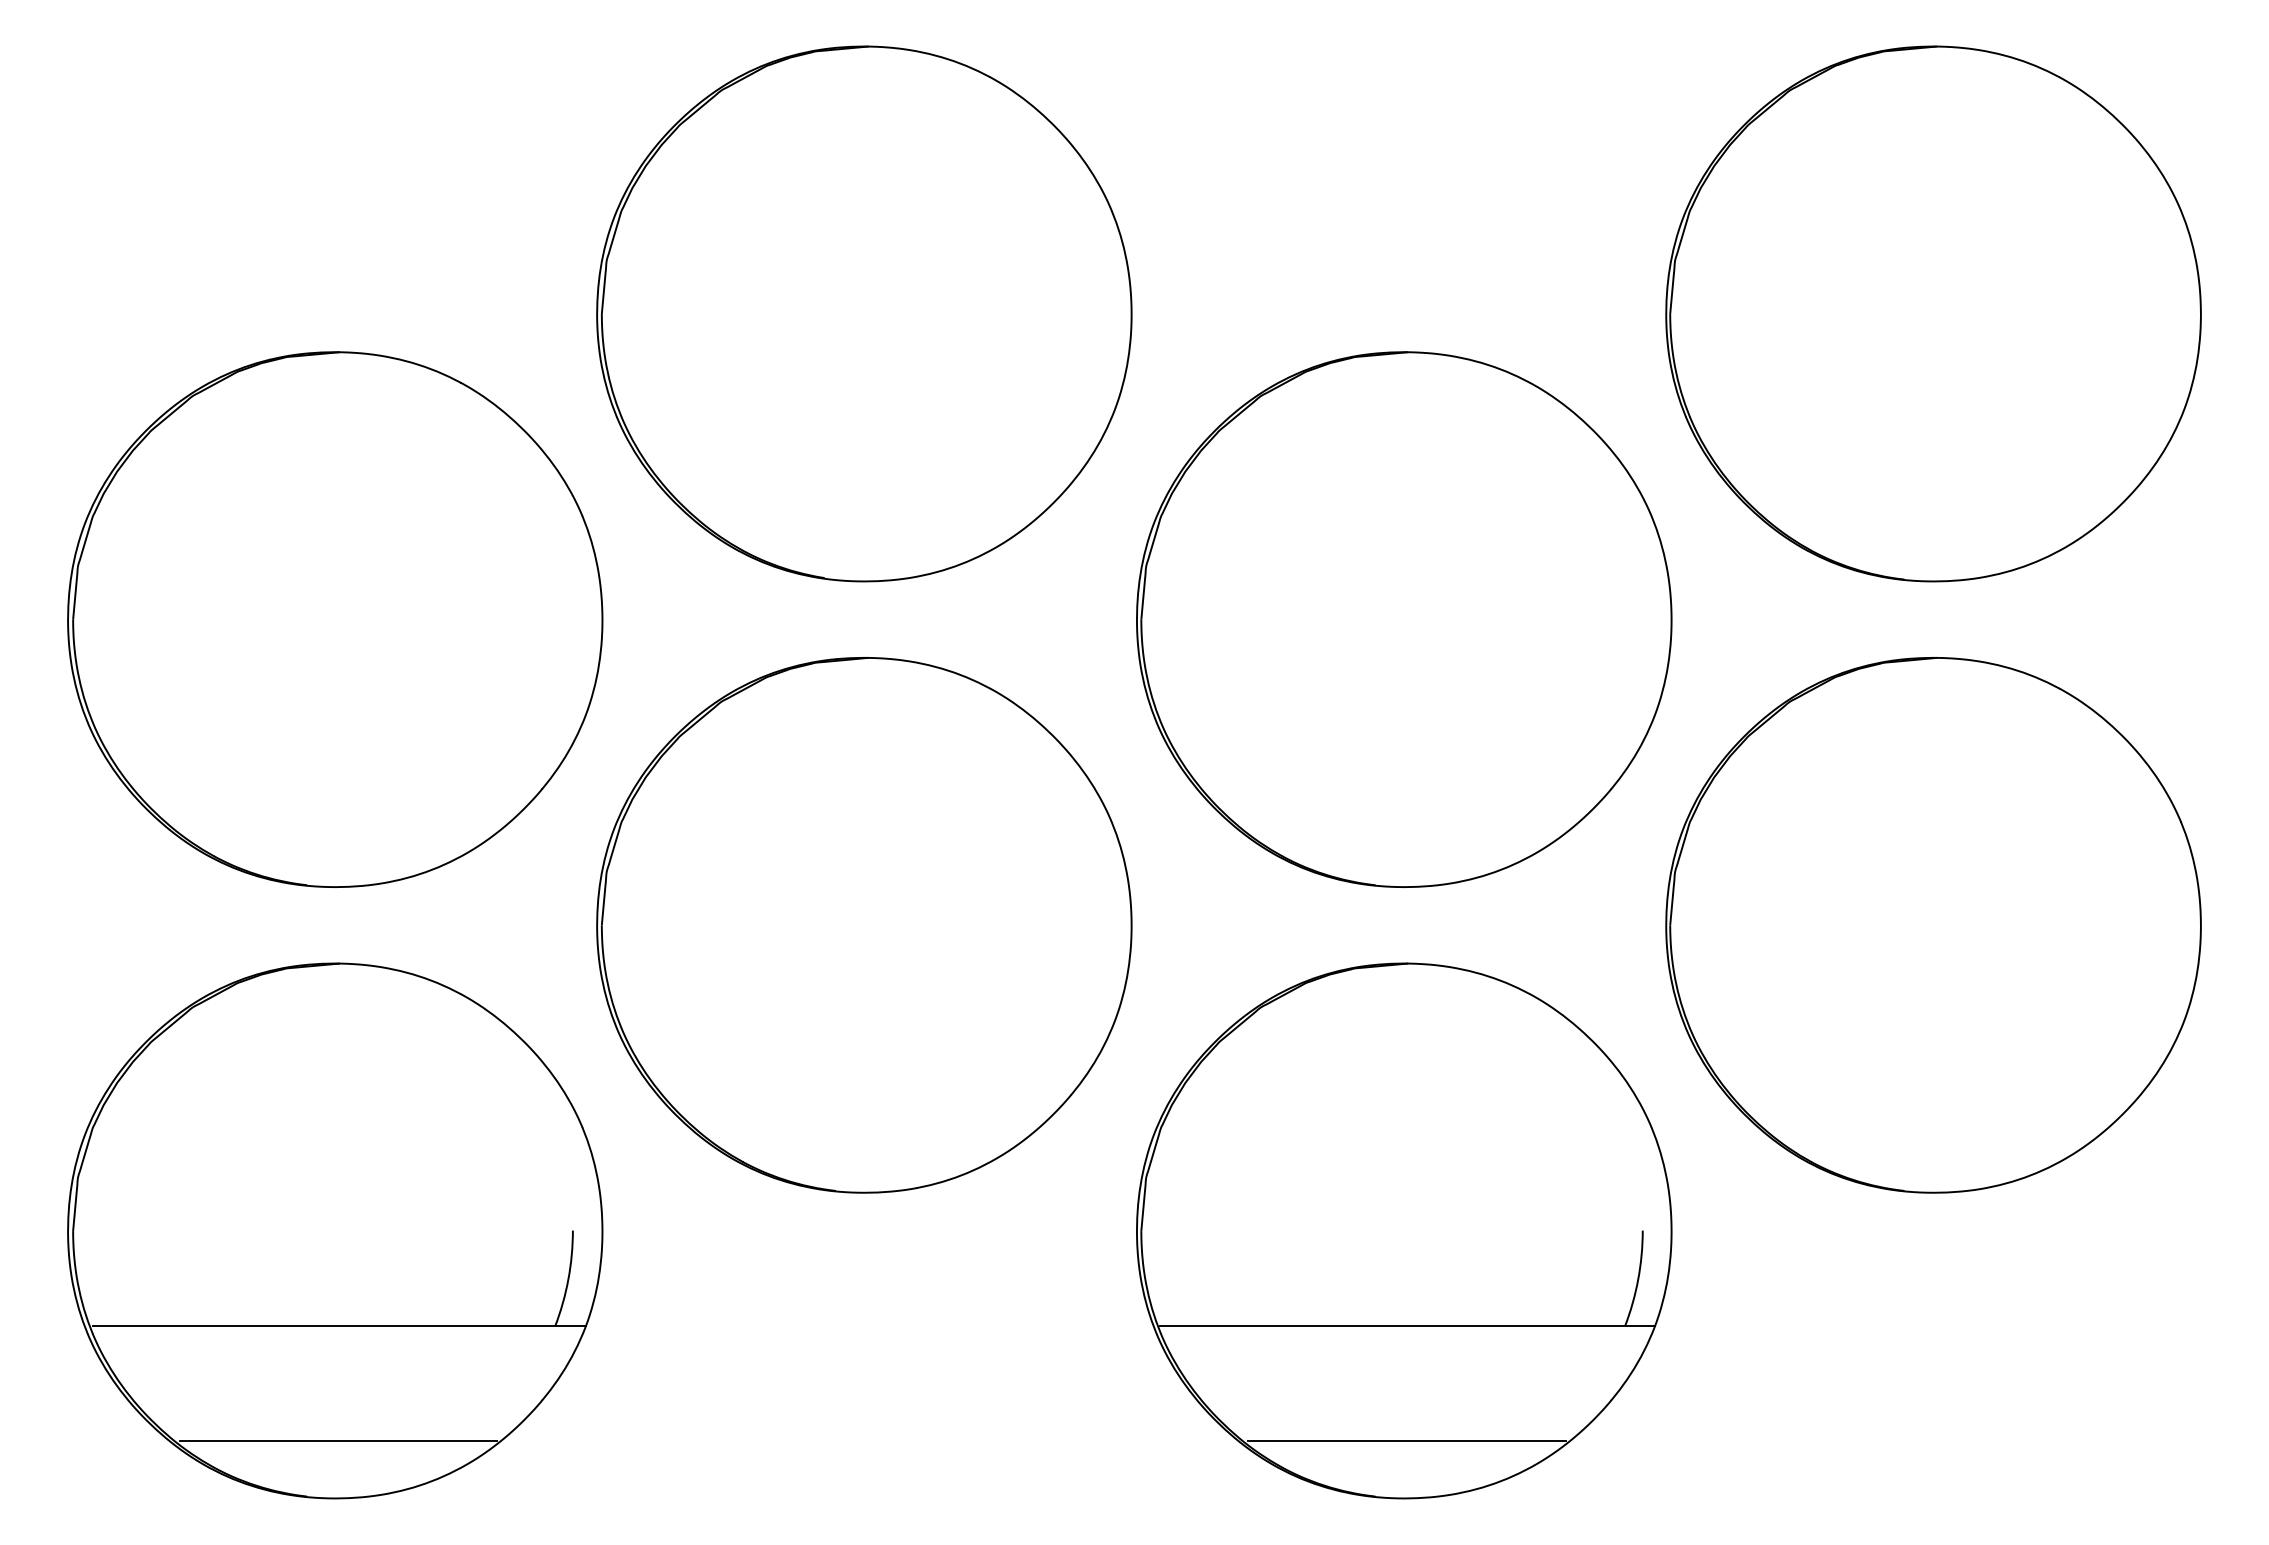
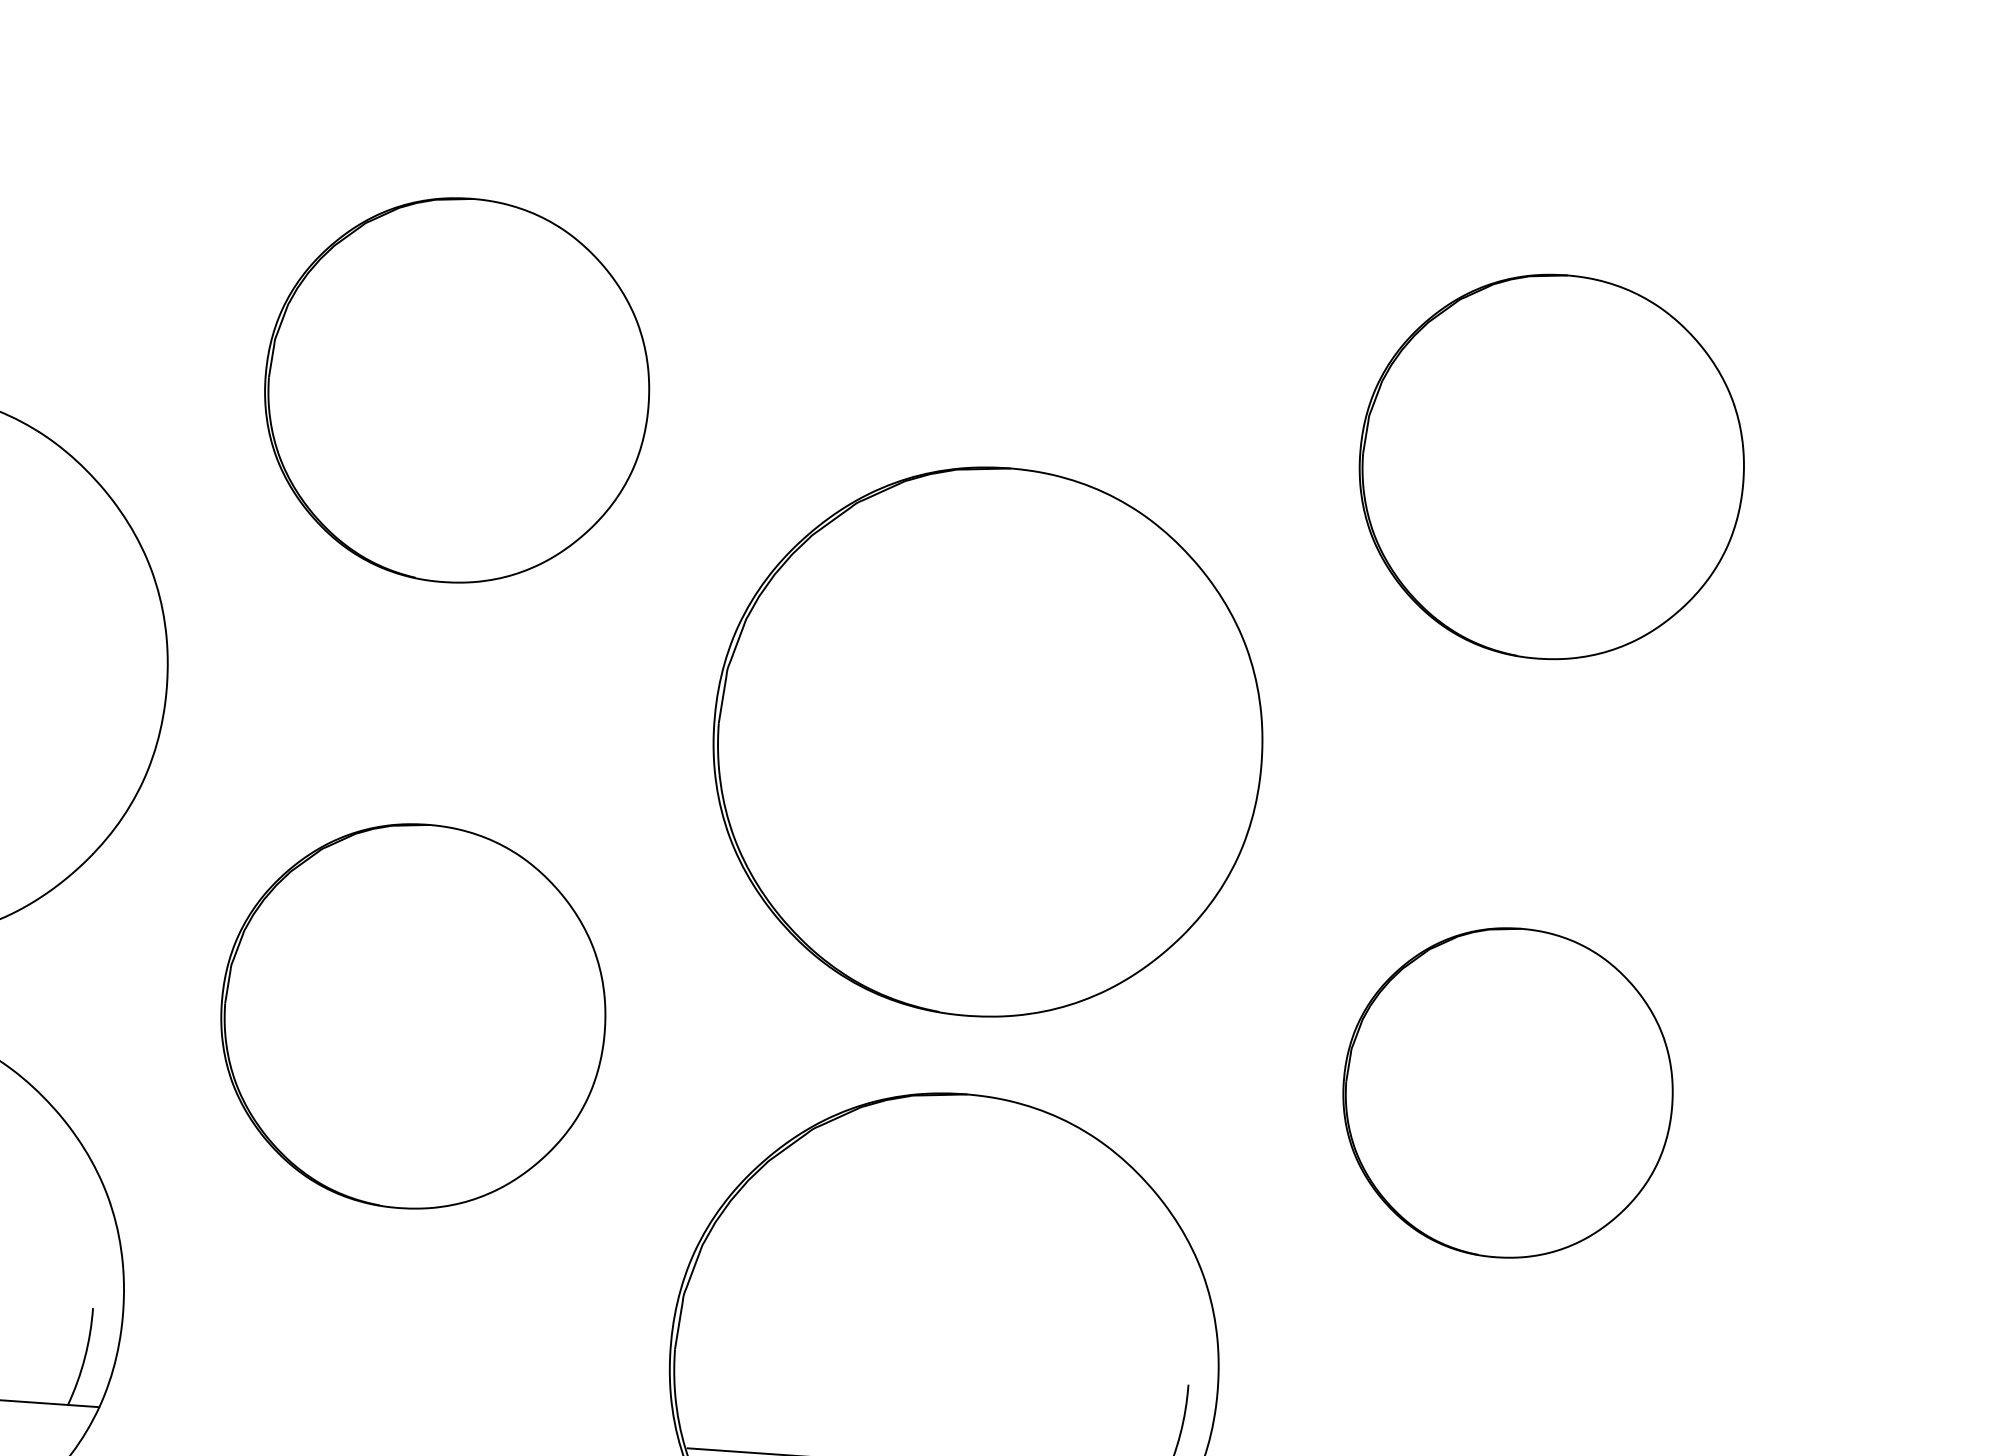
part: (864, 313) -> (457, 389), size x0.7
part: (1933, 313) -> (1551, 466), size x0.7
part: (864, 925) -> (413, 1016), size x0.7
part: (1933, 925) -> (1508, 1093), size x0.6

